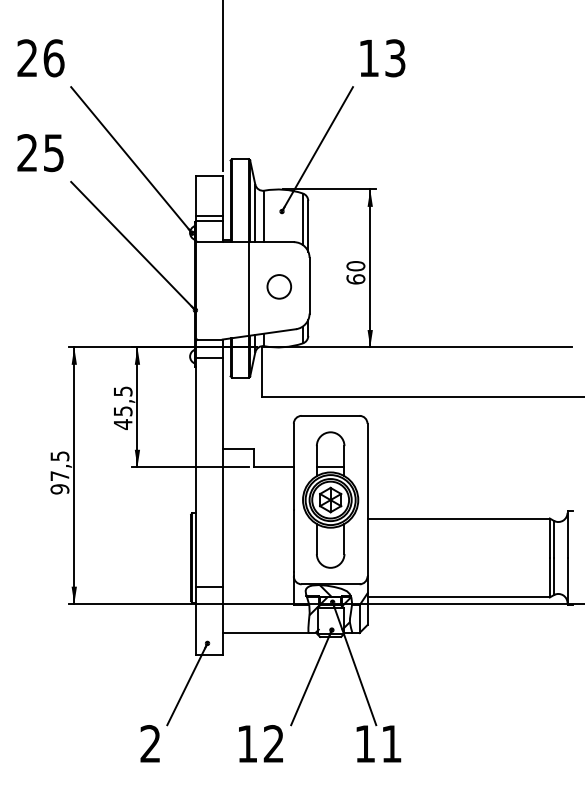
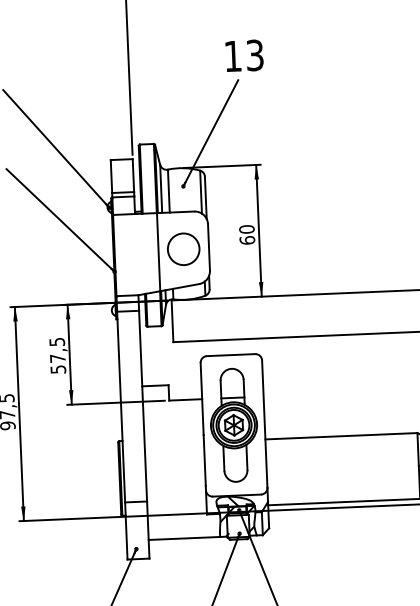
text: (382, 58) -> (244, 56), moved
circle: (279, 286) -> (183, 249), size x1.6
text: (123, 418) -> (58, 364), 45,5 -> 57,5

